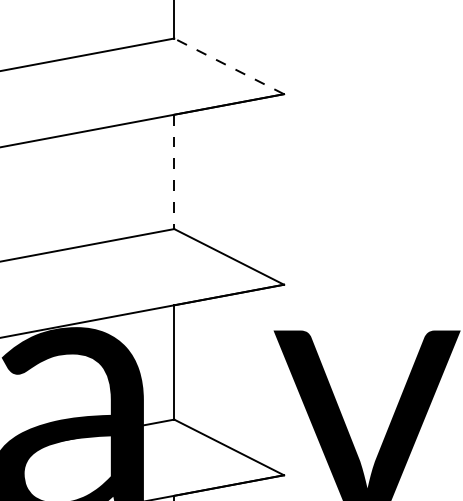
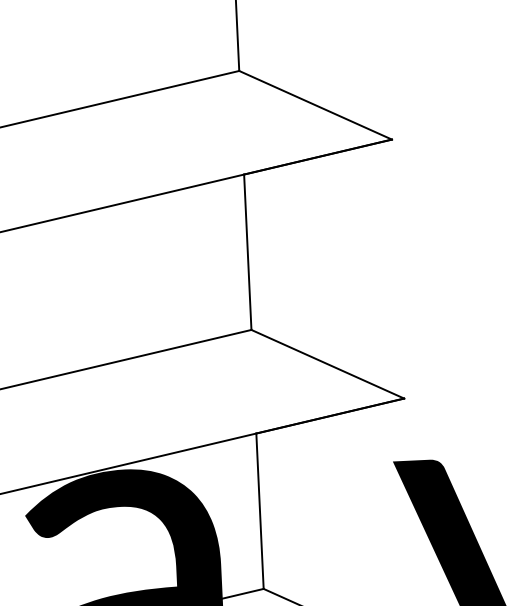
line: (229, 66) -> (316, 105), dashed -> solid
line: (174, 172) -> (248, 253), dashed -> solid

